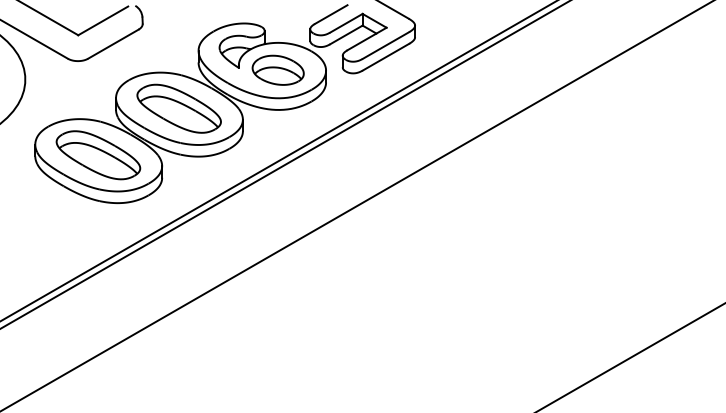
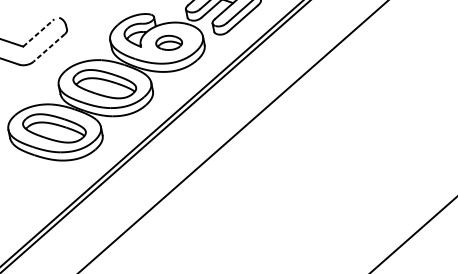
line: (103, 20) -> (38, 32), solid -> dashed
line: (112, 44) -> (48, 48), solid -> dashed
part: (277, 69) -> (168, 42), size x0.7

